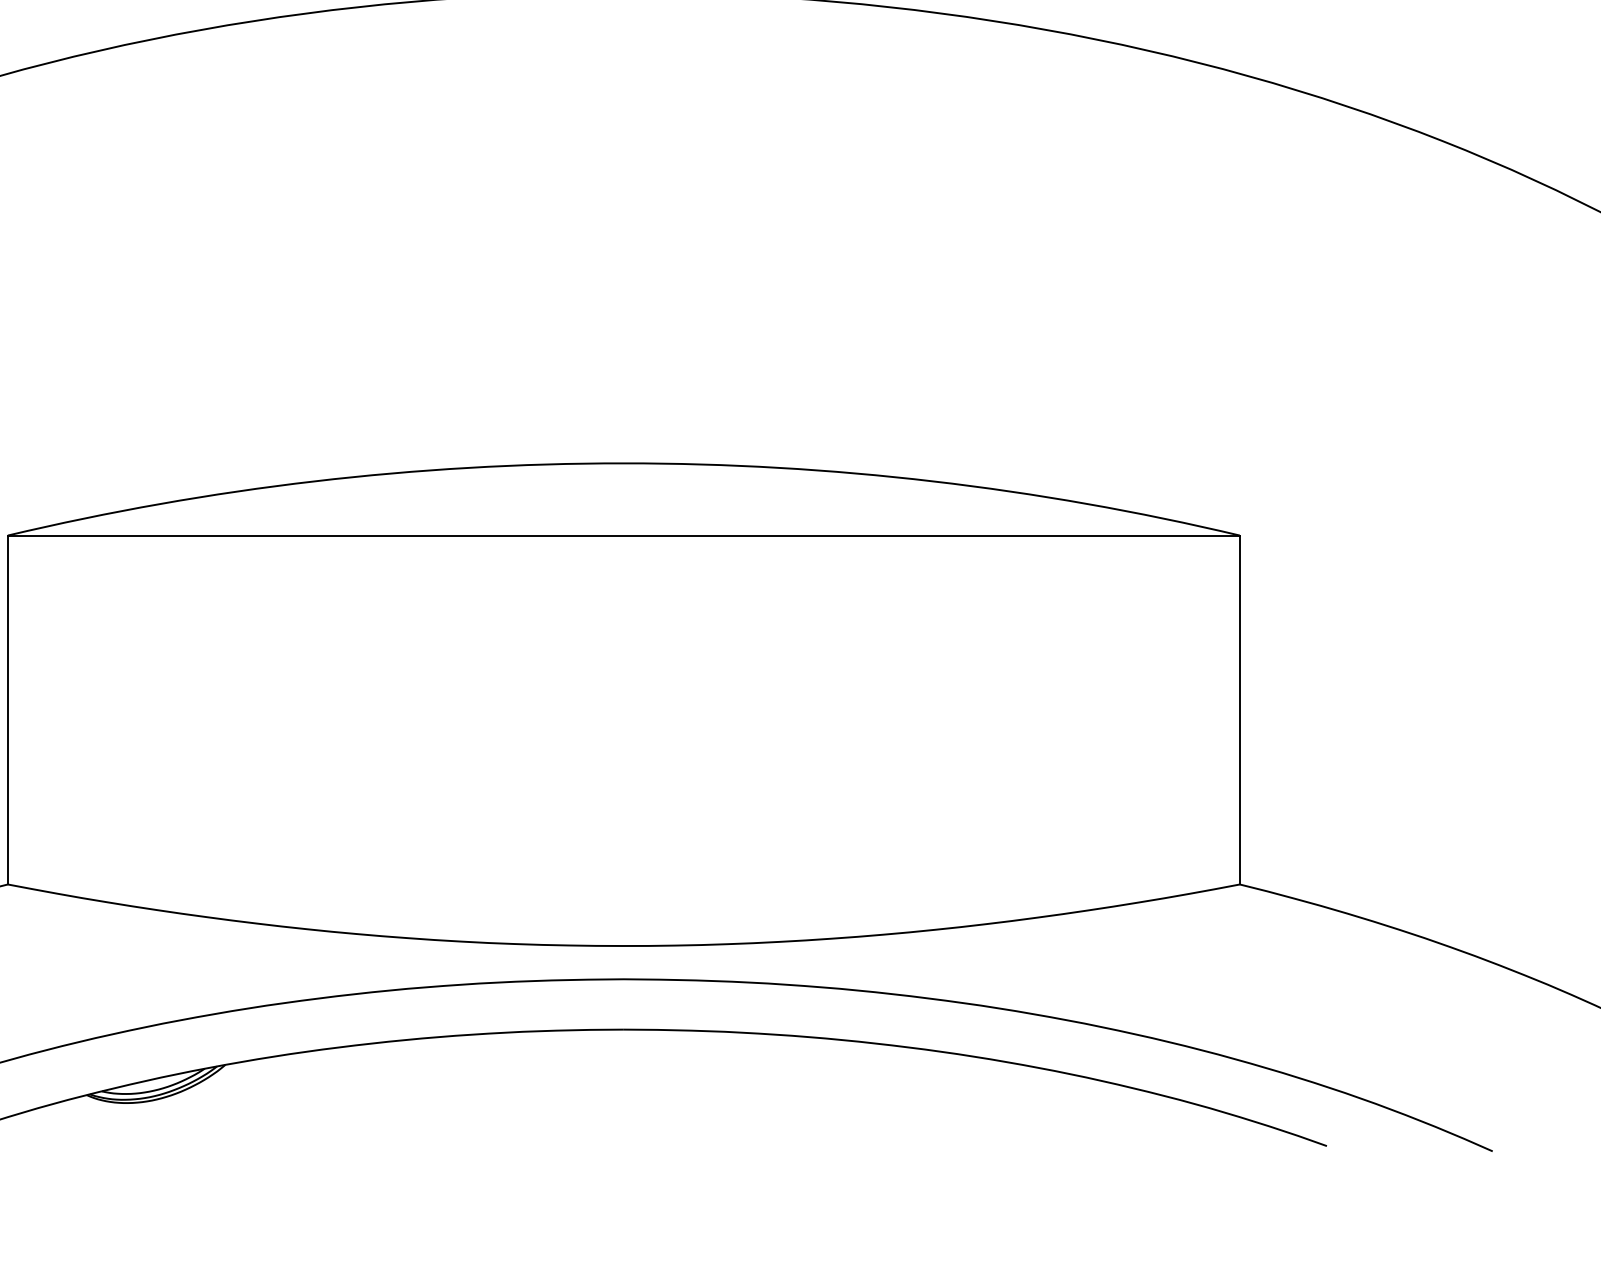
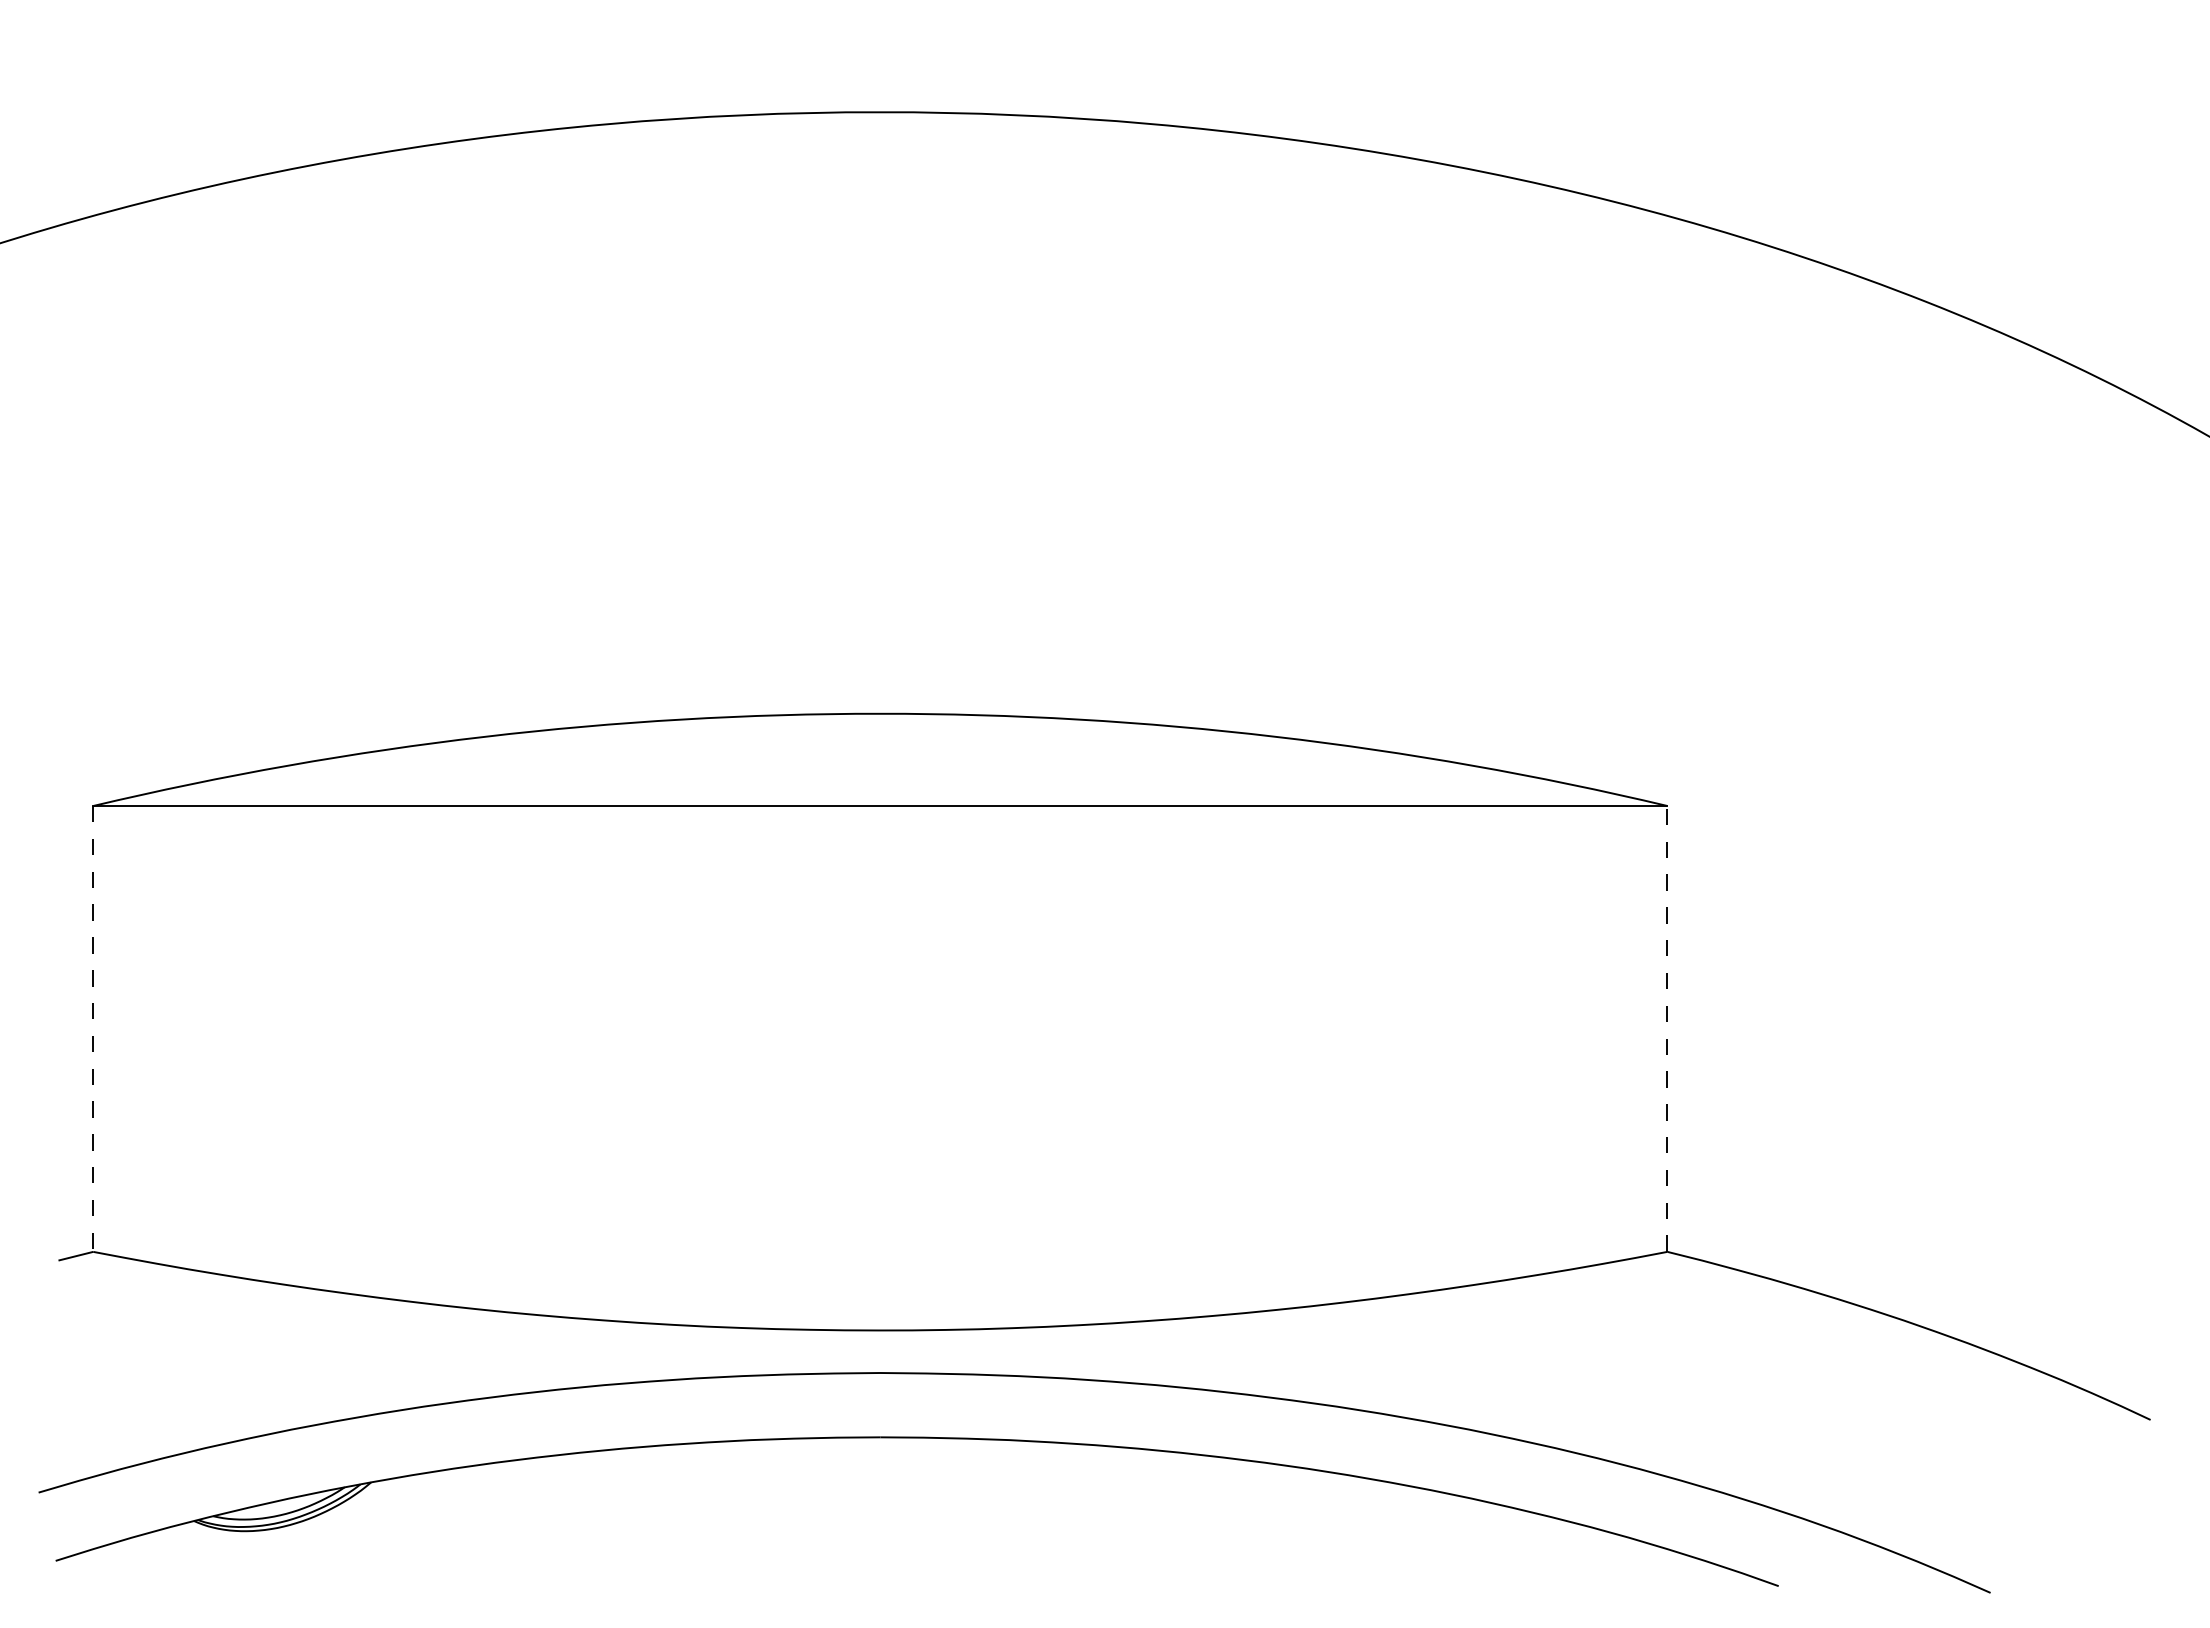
line: (8, 709) -> (93, 1028), solid -> dashed
line: (1239, 709) -> (1667, 1028), solid -> dashed

